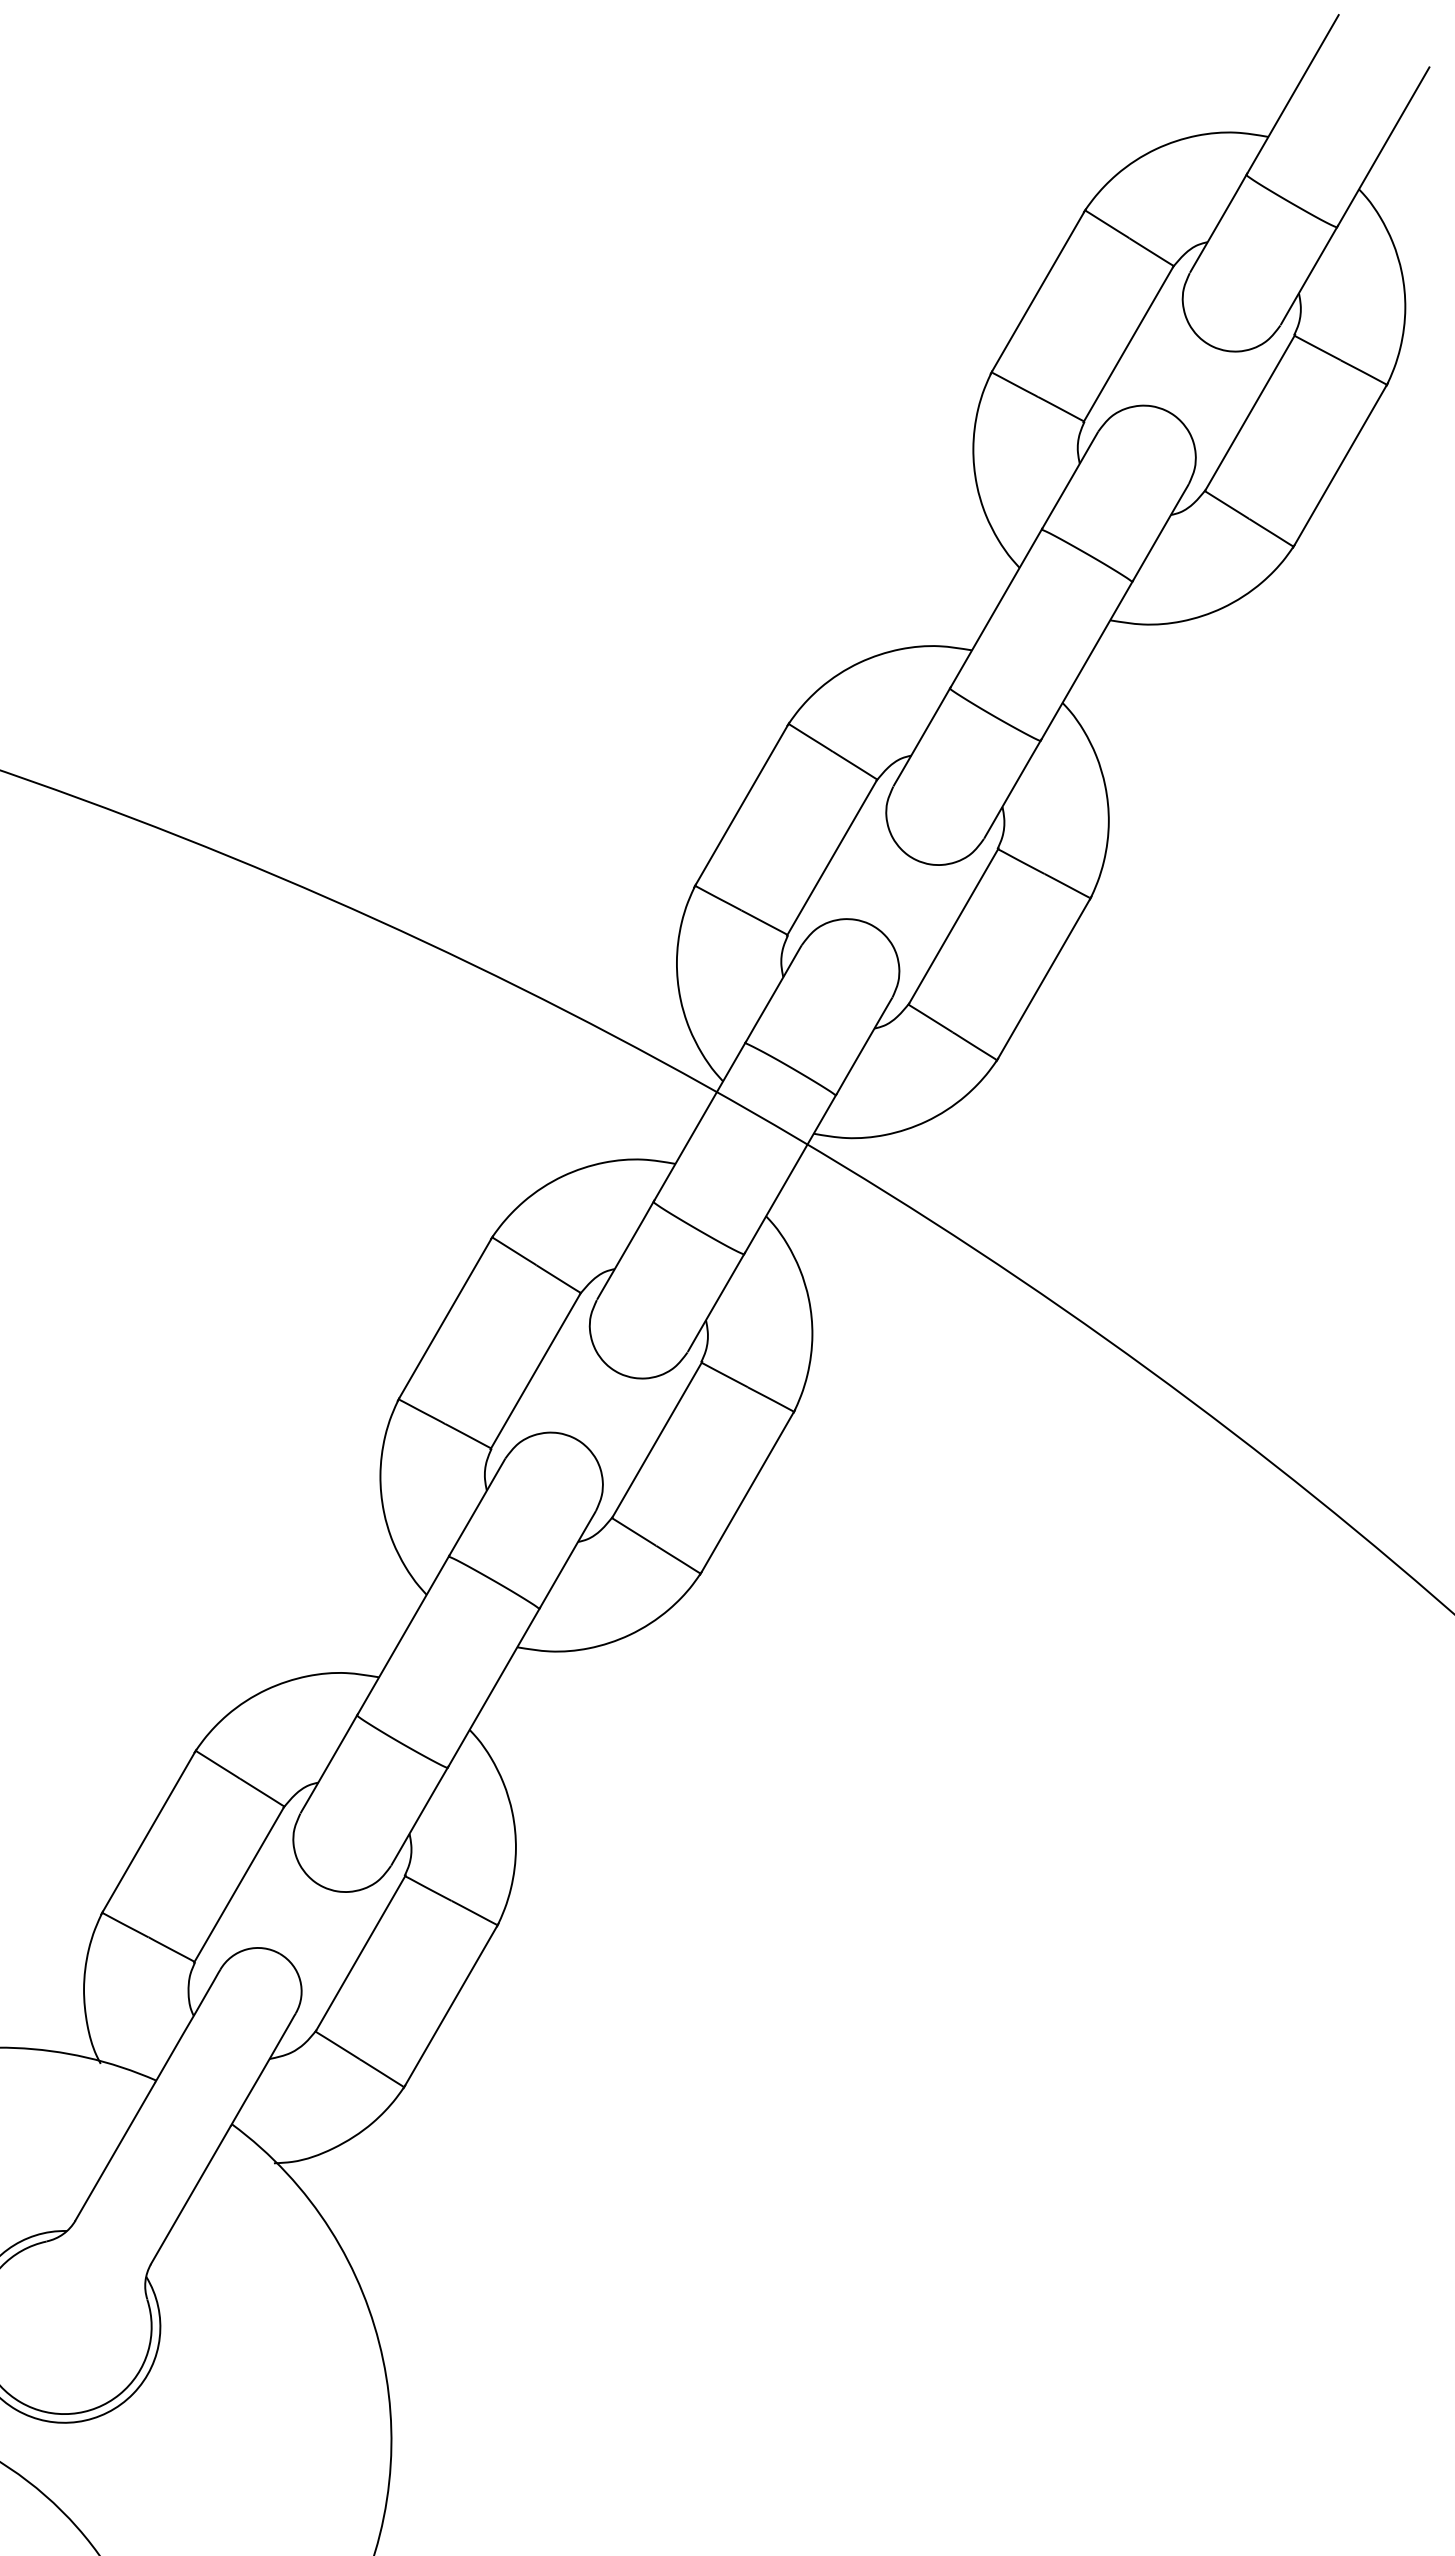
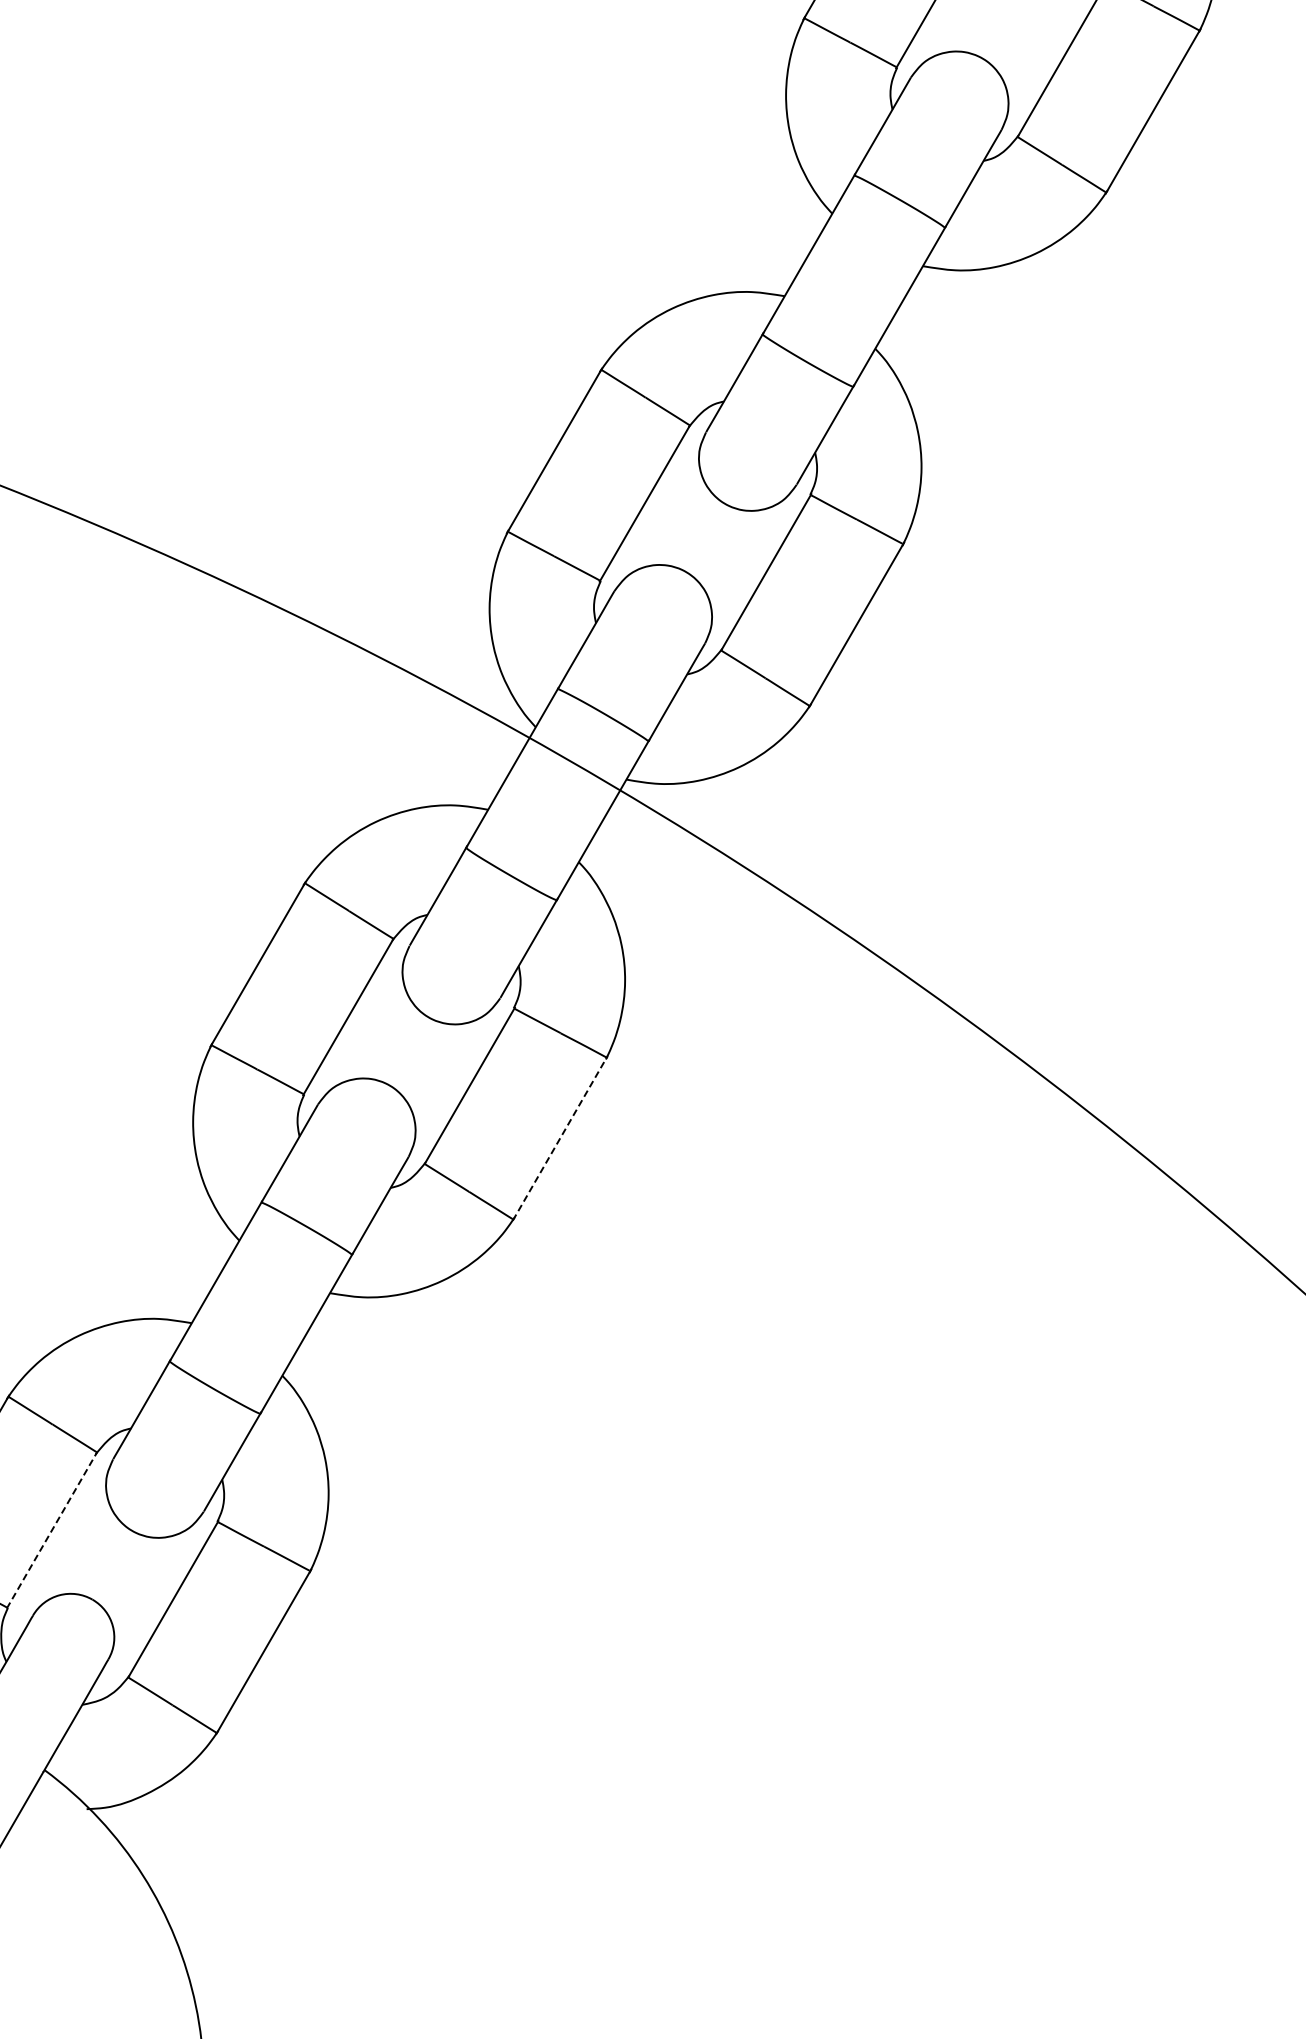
line: (747, 1492) -> (560, 1138), solid -> dashed
line: (239, 1884) -> (52, 1530), solid -> dashed

